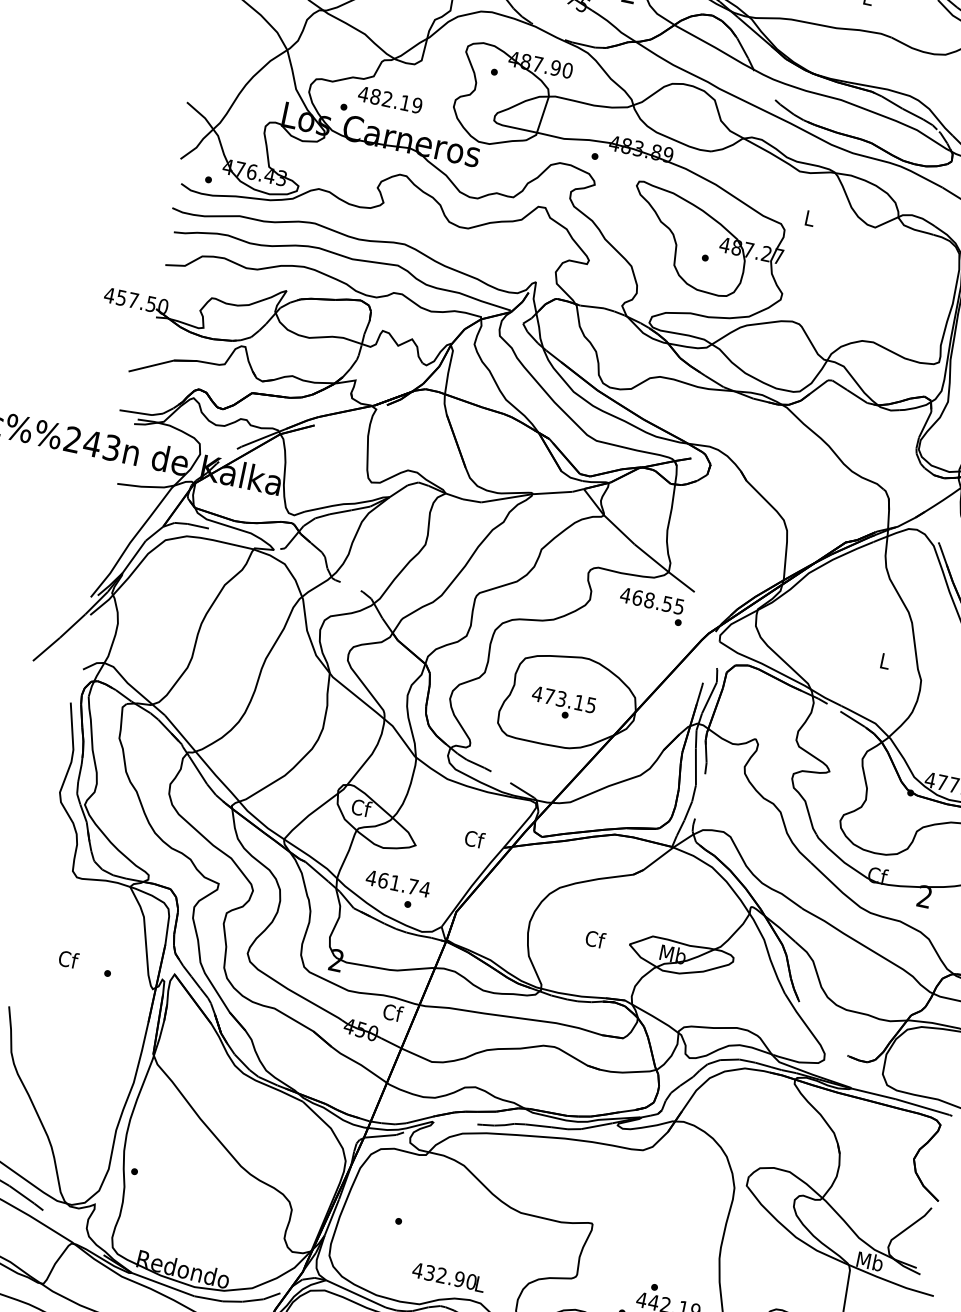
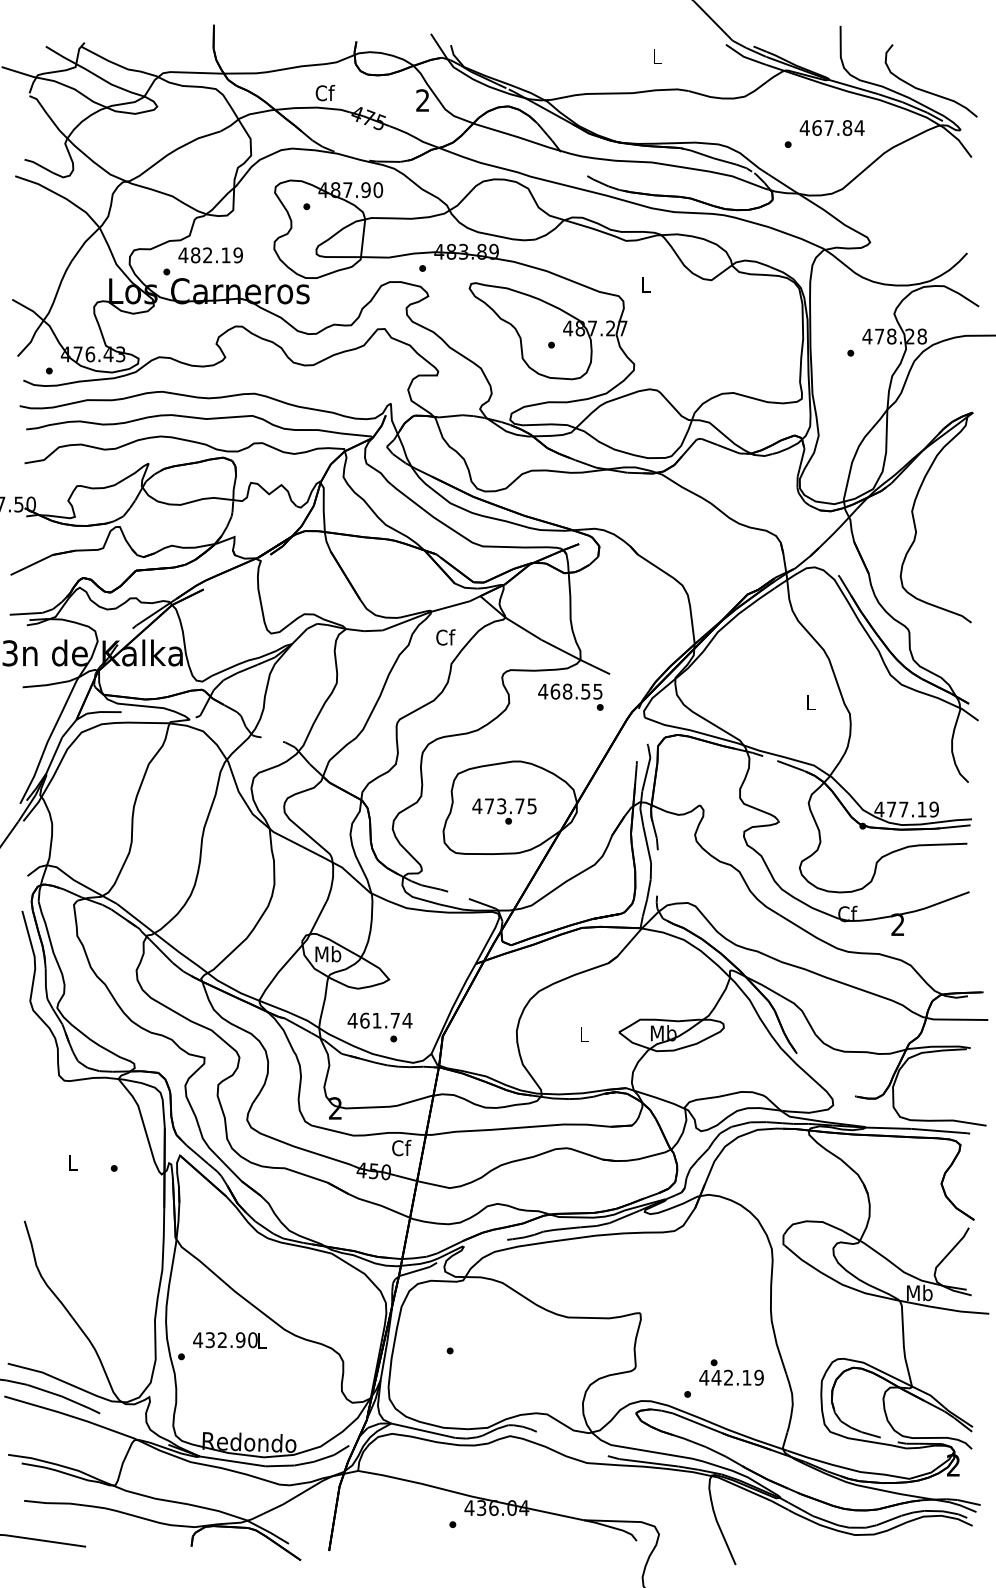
text: (579, 701) -> (519, 805), 473.15 -> 473.75
text: (361, 808) -> (328, 954), Cf -> Mb
text: (474, 839) -> (445, 637), moved
text: (595, 939) -> (584, 1034), Cf -> L
text: (68, 959) -> (72, 1162), Cf -> L
text: (448, 1277) -> (229, 1340), moved

